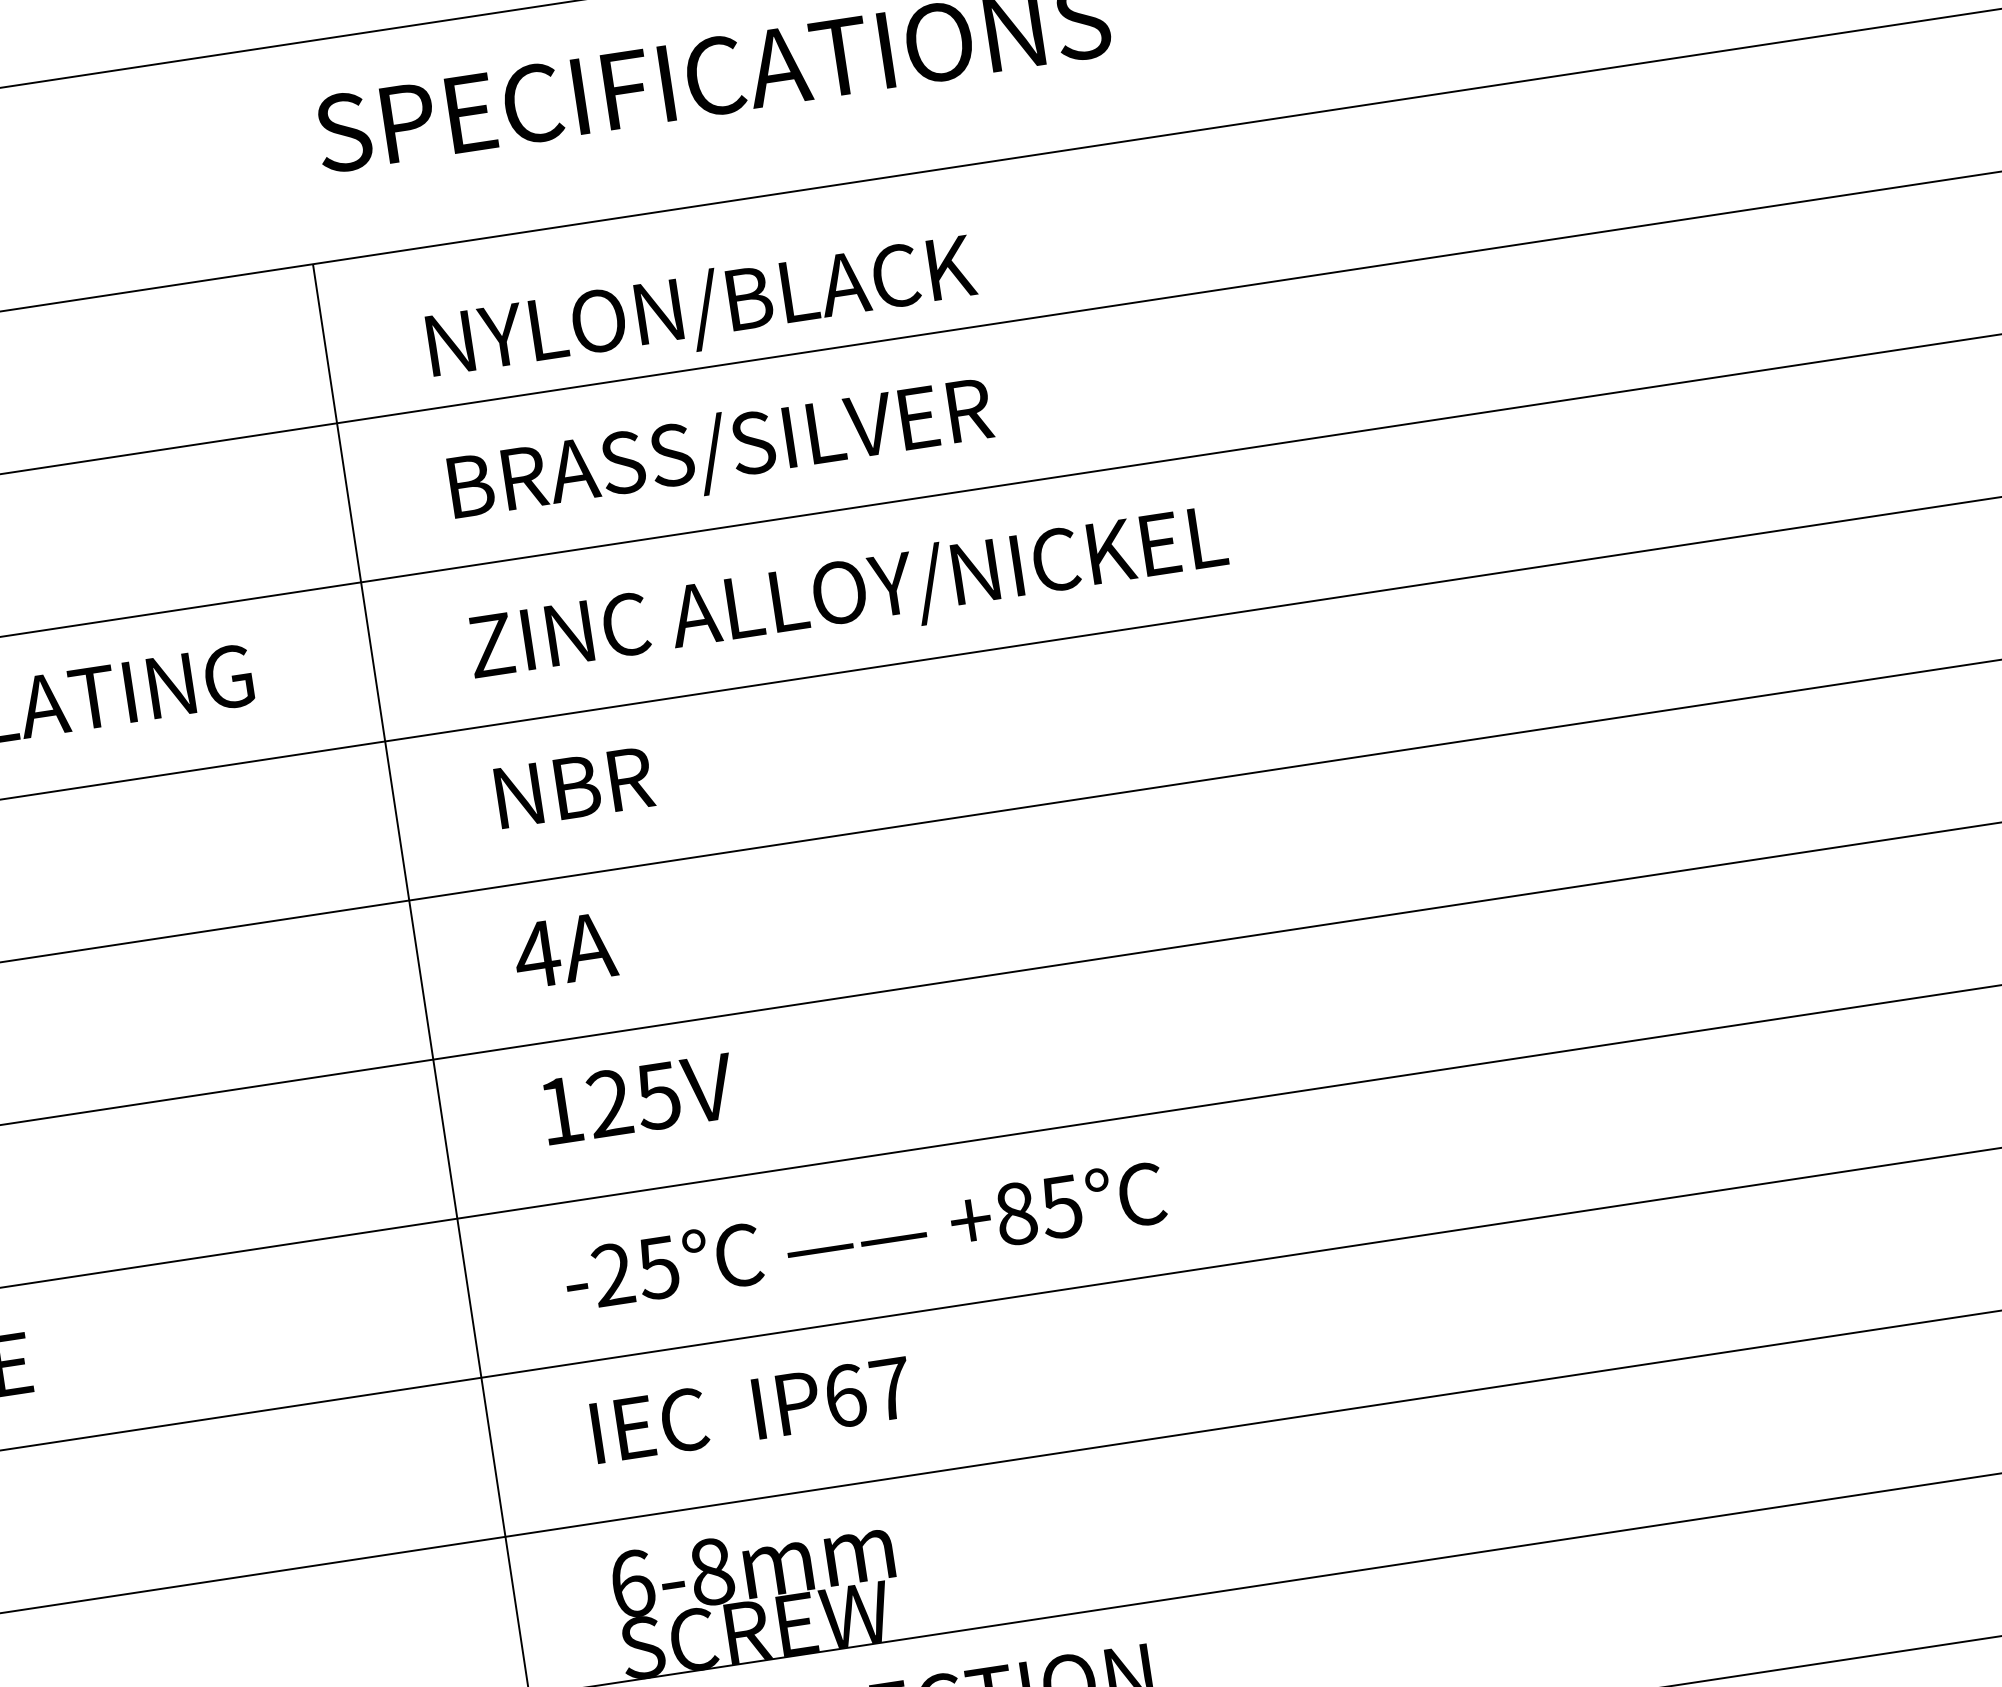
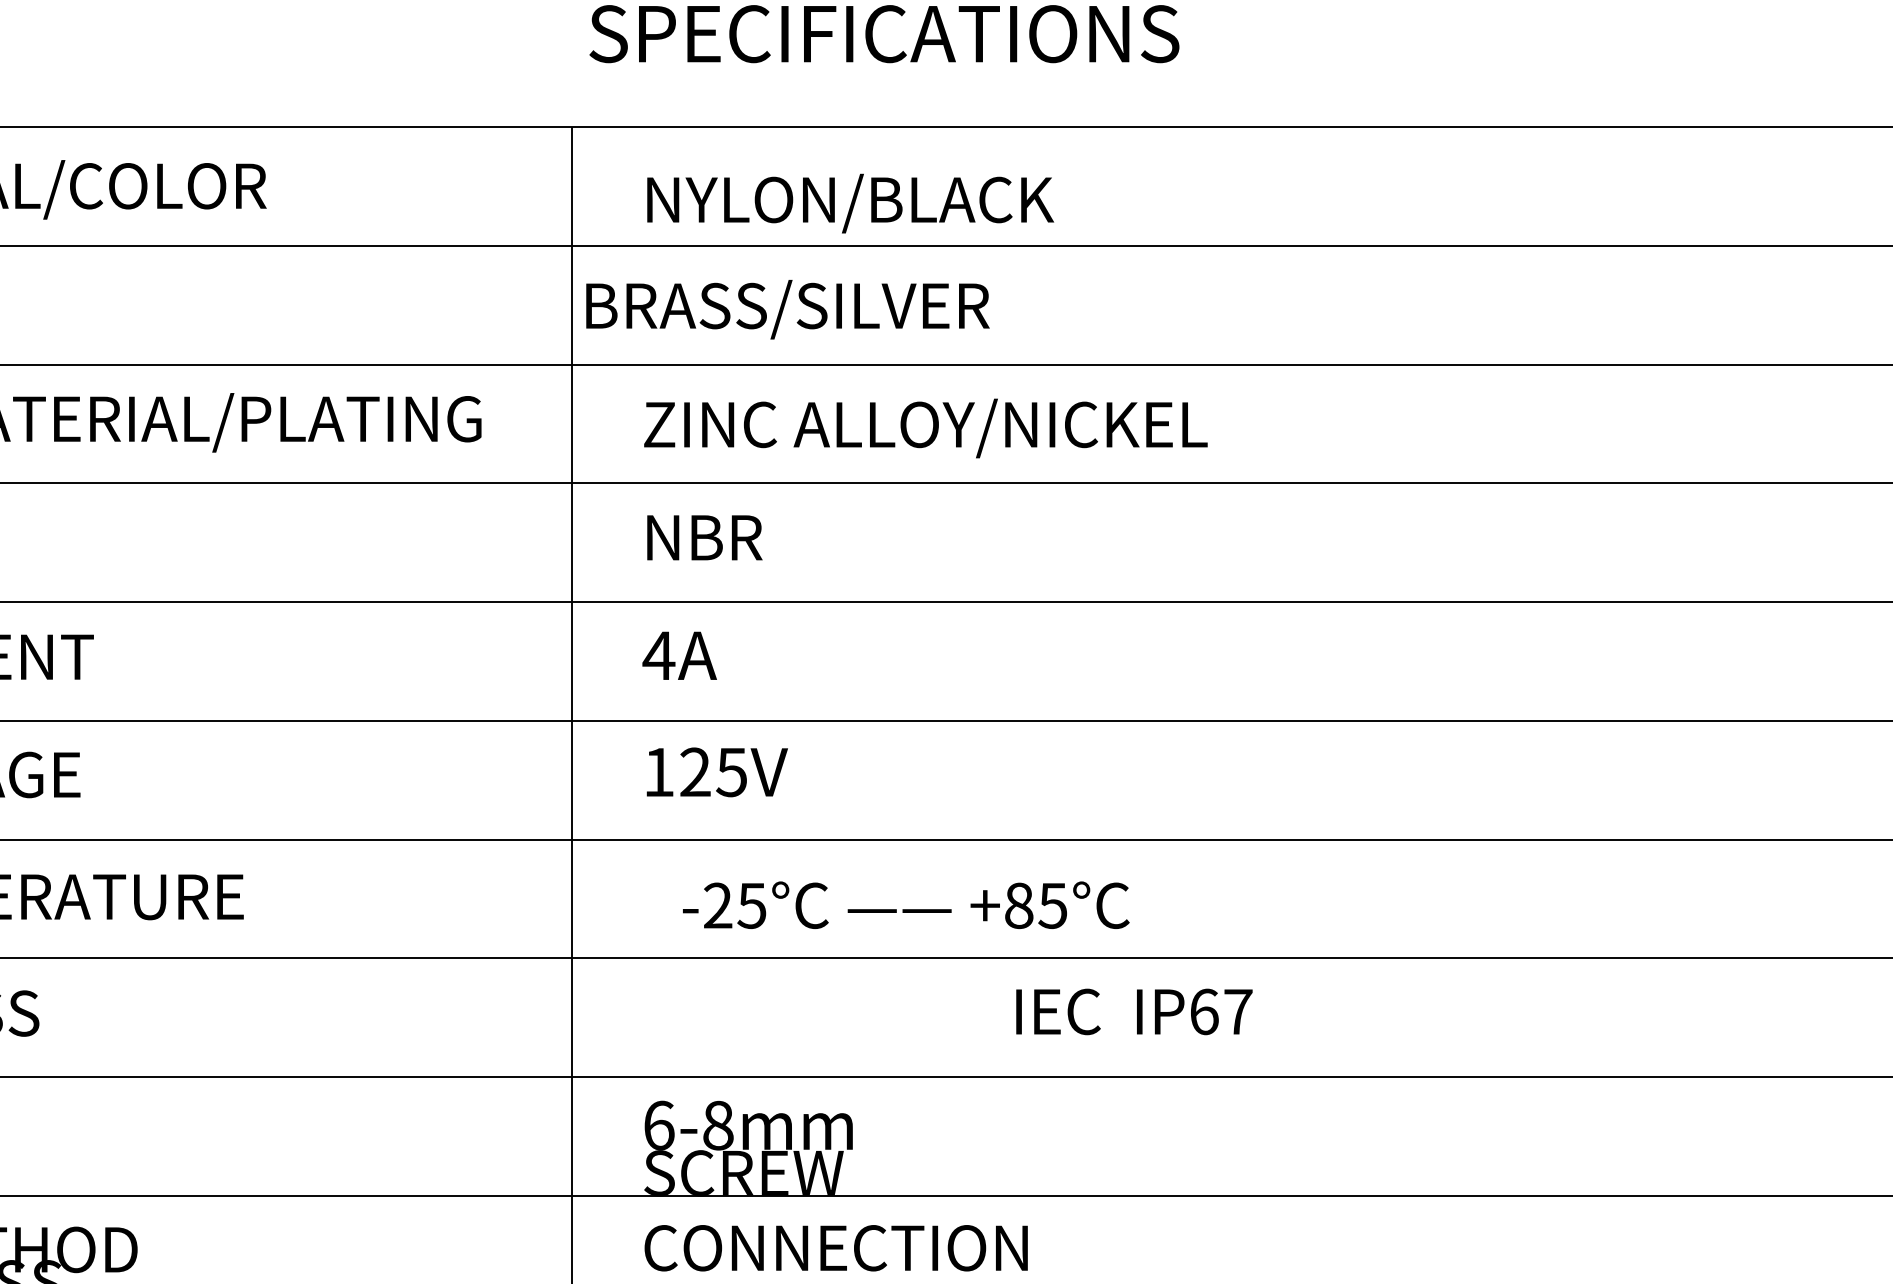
text: (720, 452) -> (787, 309), moved
text: (865, 1234) -> (906, 904), moved
text: (751, 1409) -> (1134, 1011), moved

